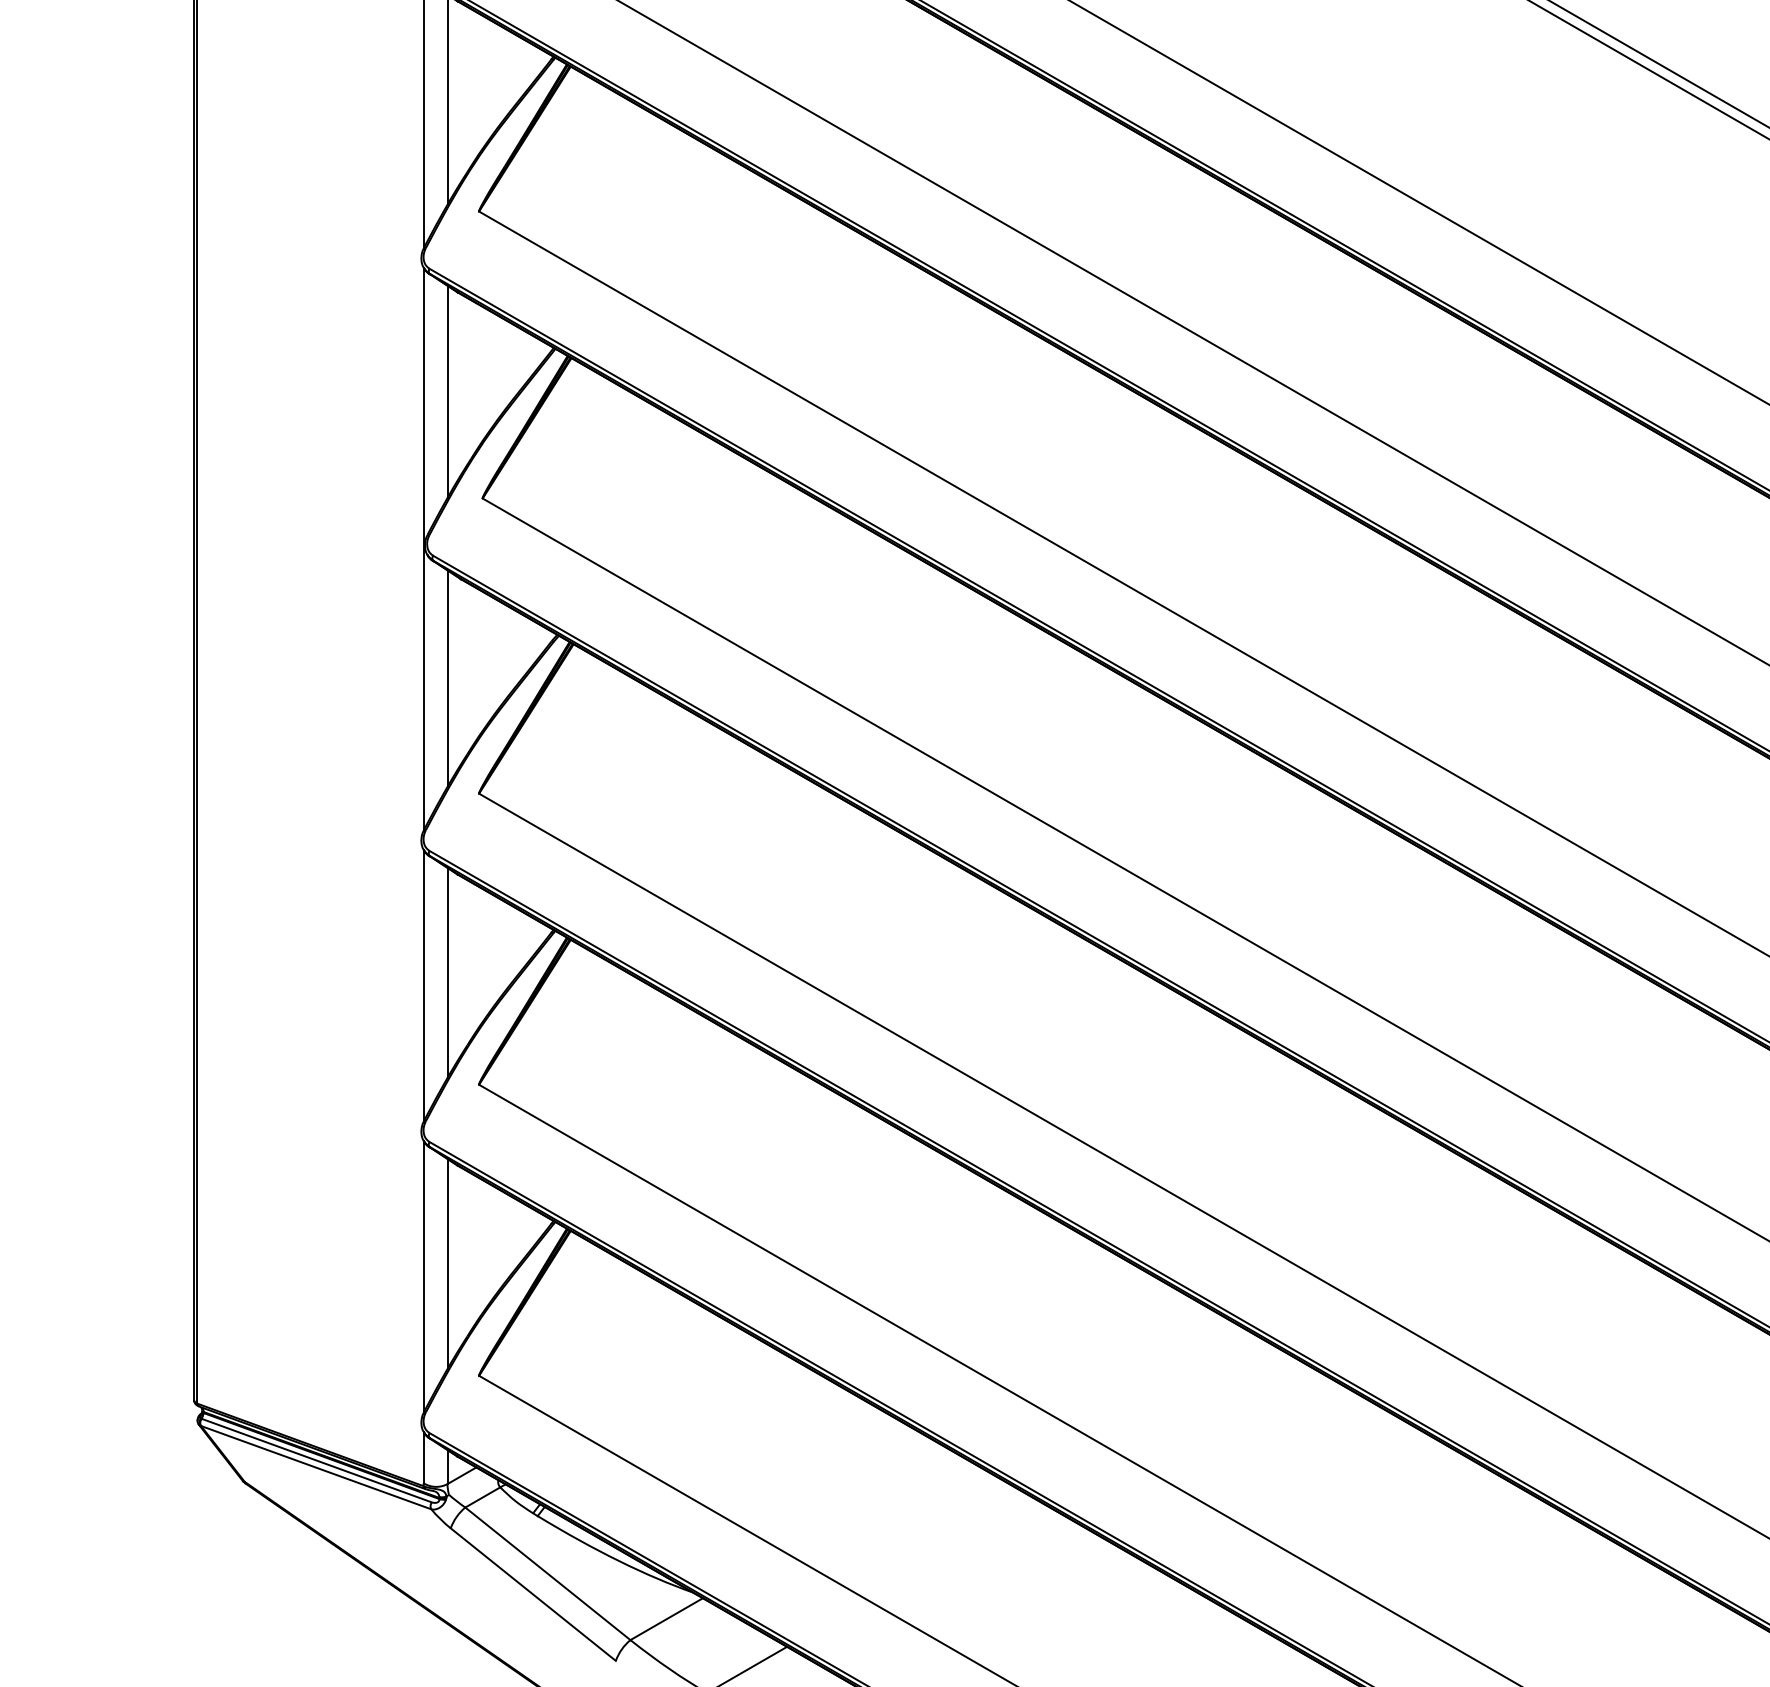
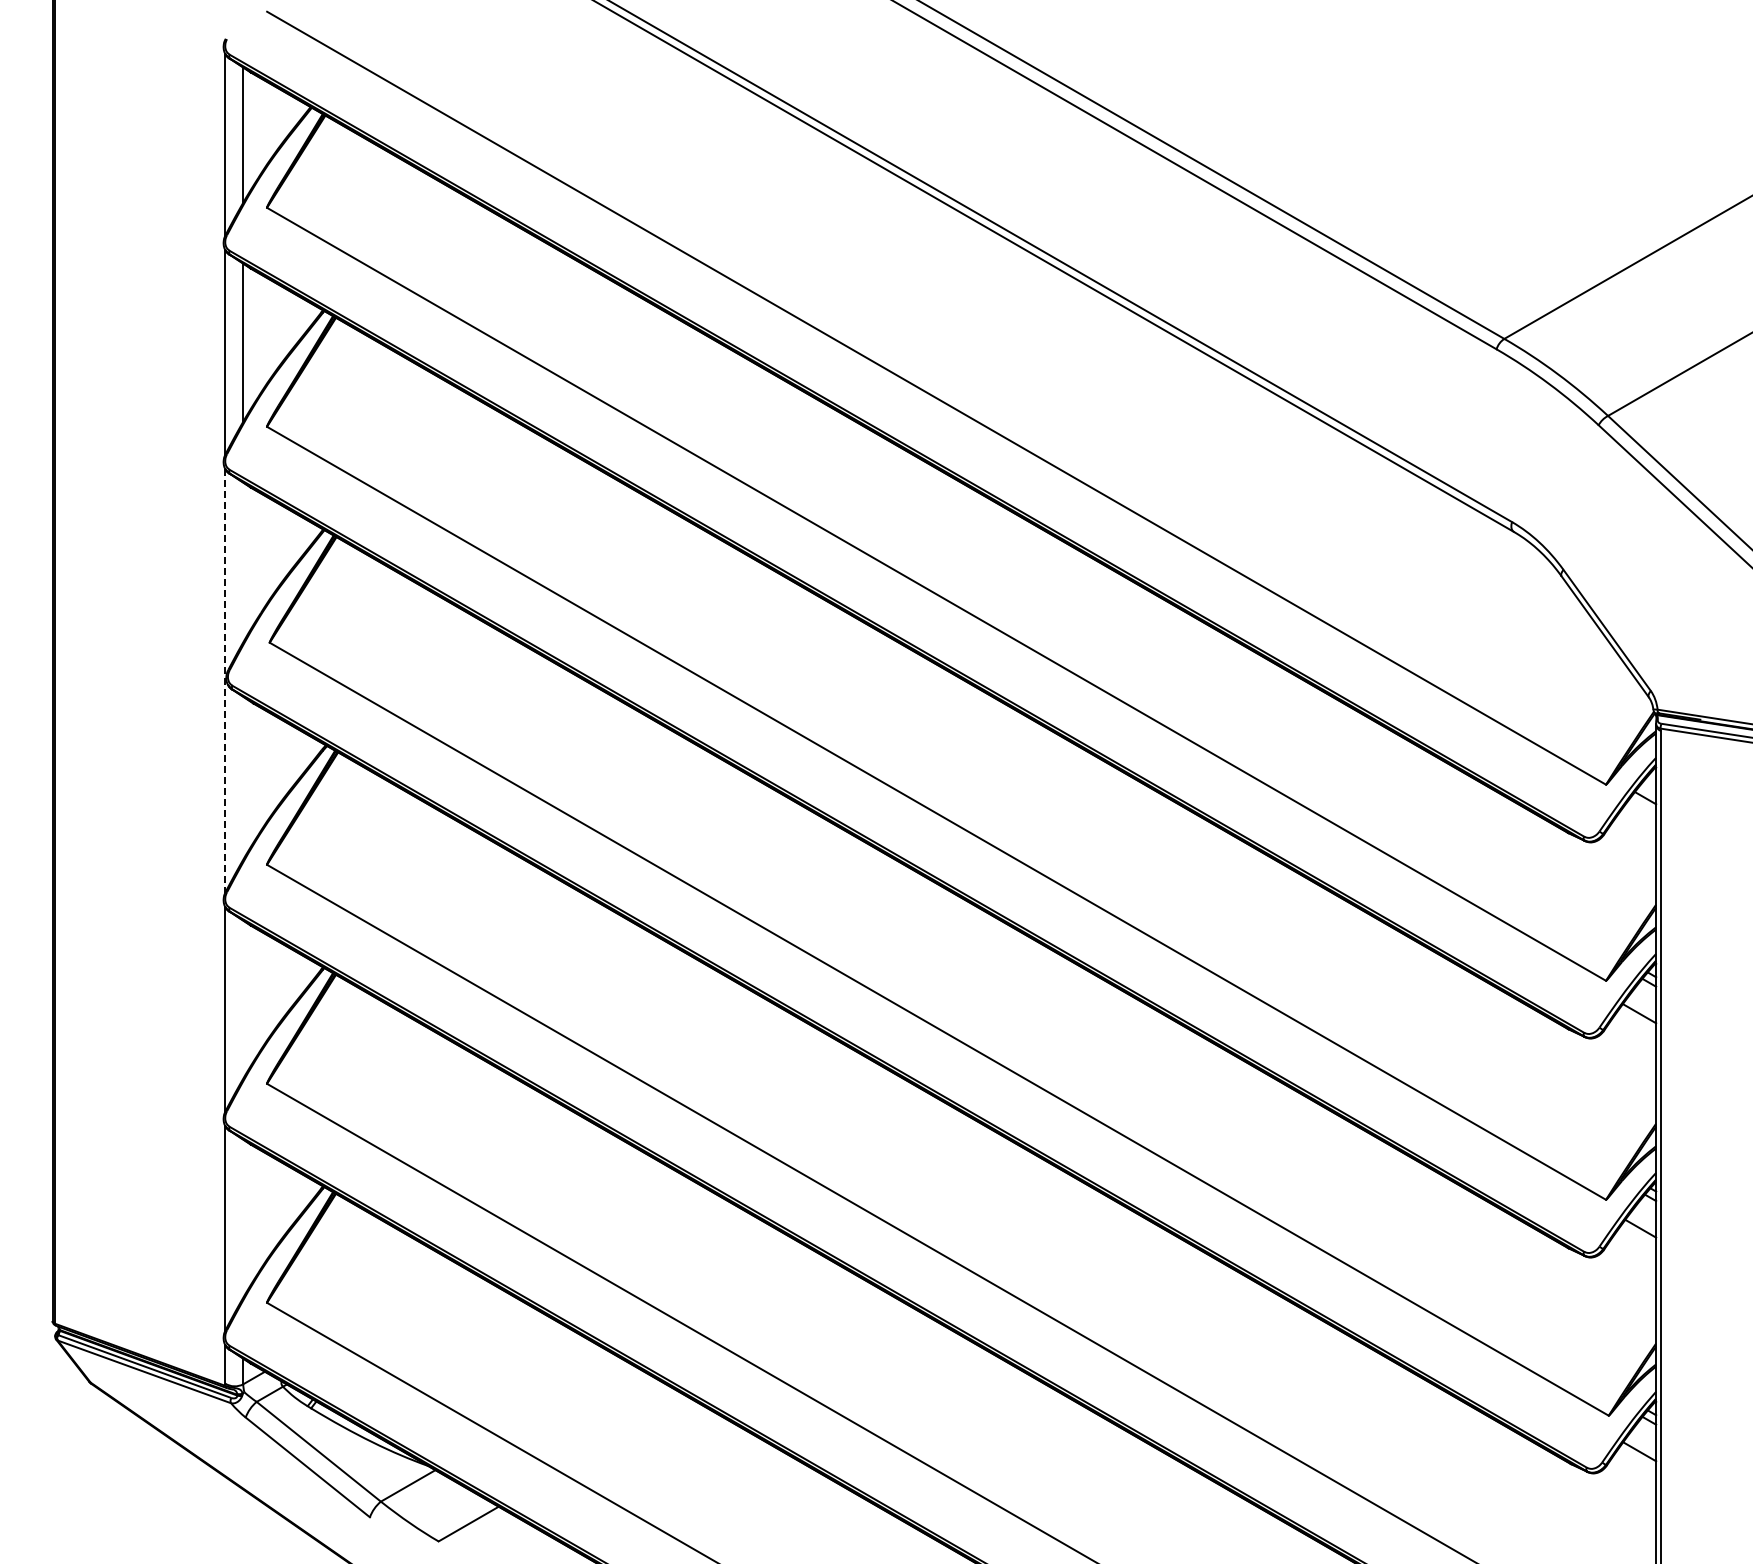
line: (447, 391) -> (243, 562), removed
line: (423, 550) -> (225, 681), solid -> dashed
line: (447, 677) -> (243, 777), removed
line: (447, 972) -> (243, 999), removed
line: (447, 1263) -> (243, 1218), removed

